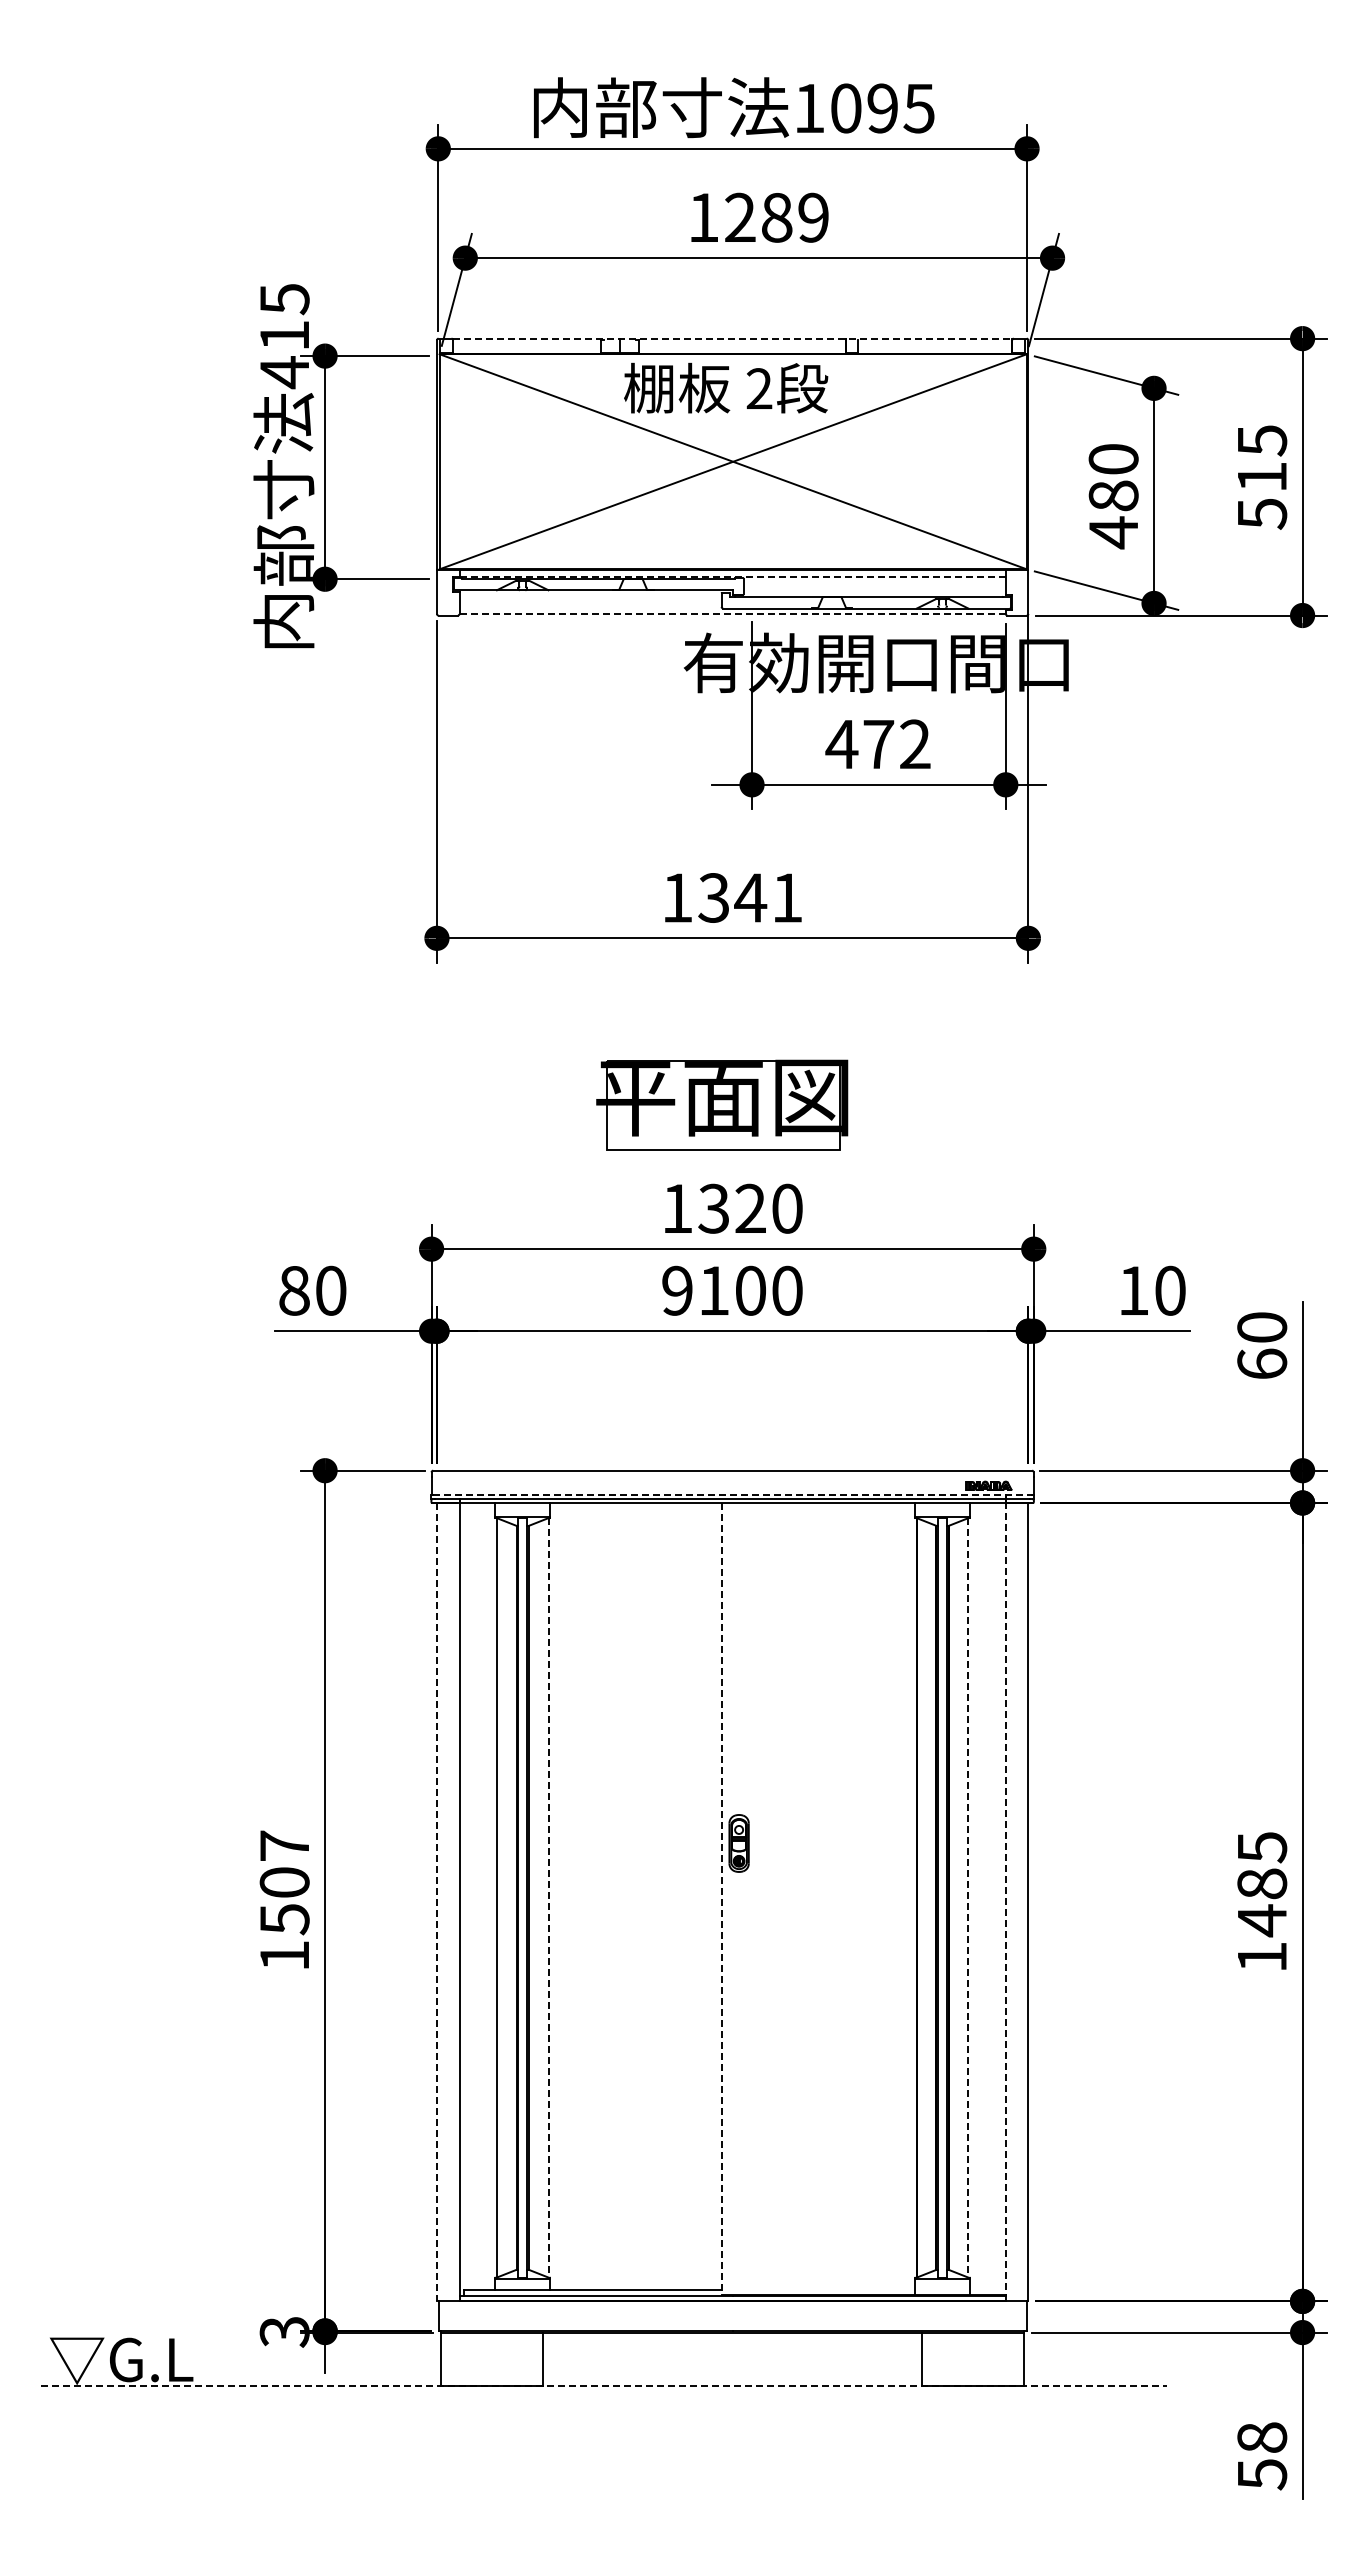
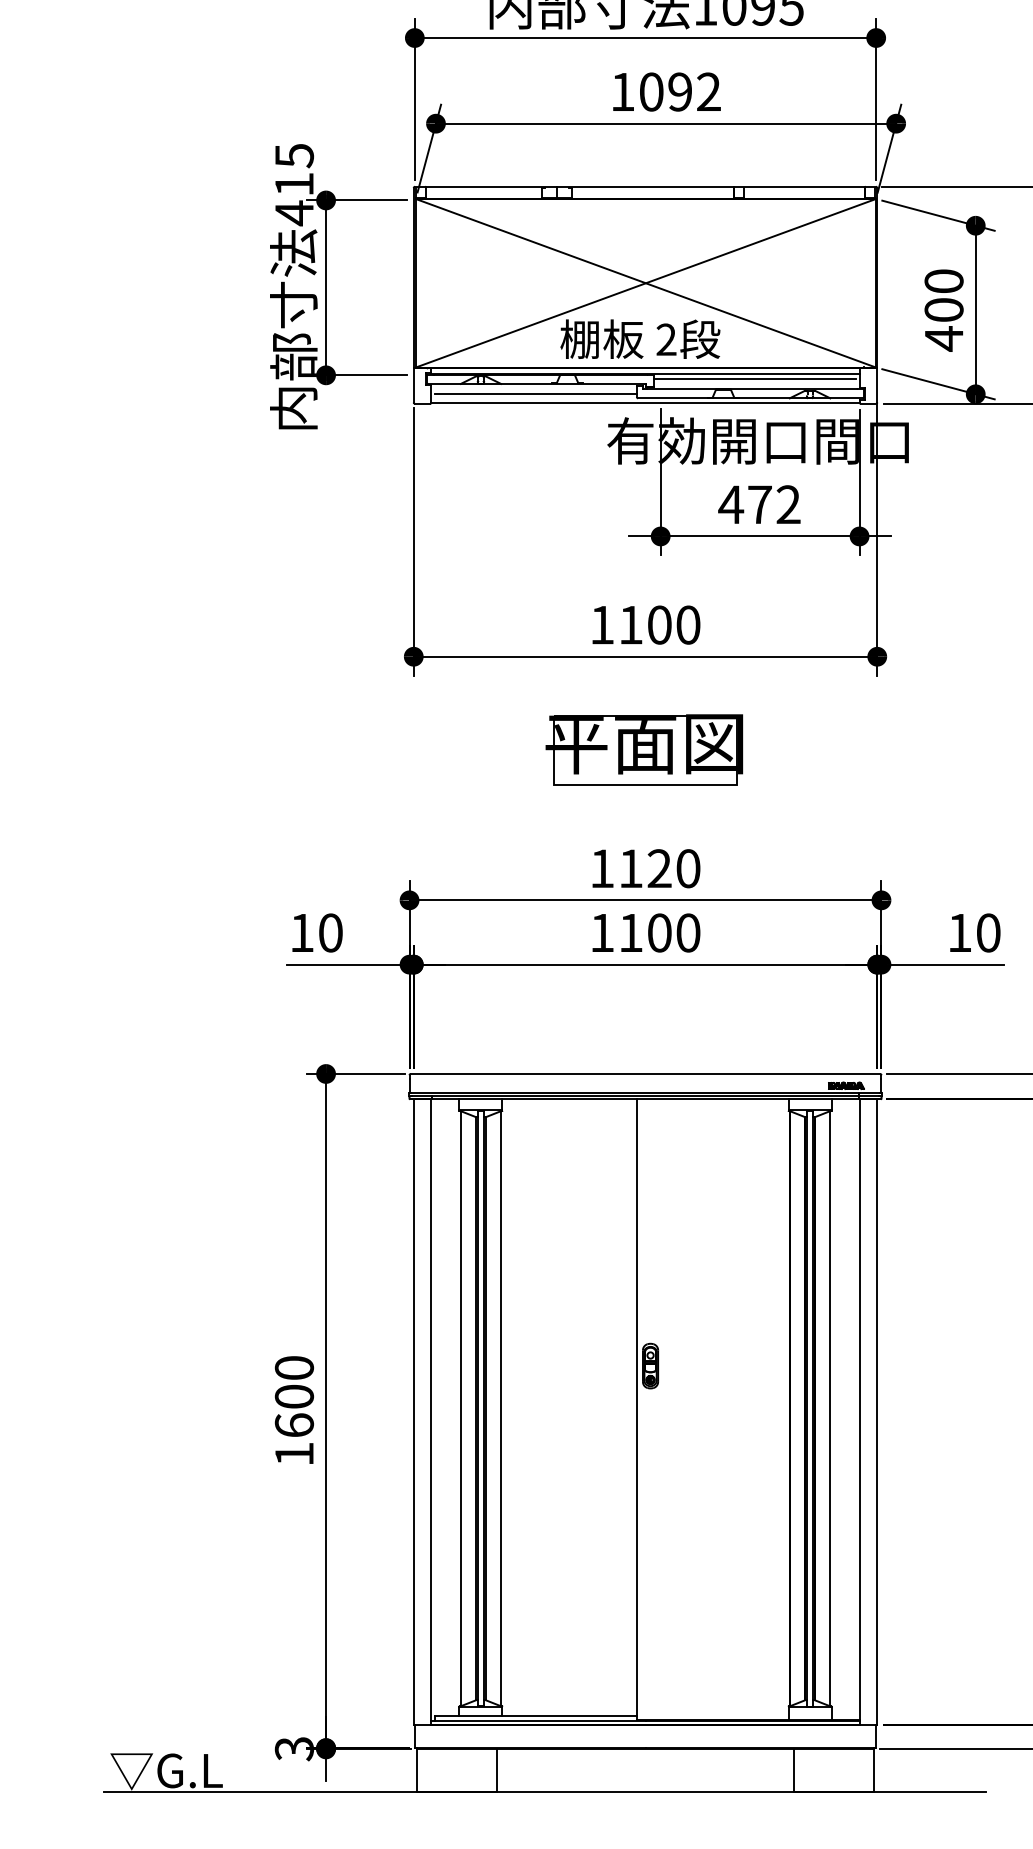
text: (776, 217) -> (679, 91), 1289 -> 1092
line: (732, 338) -> (645, 186), dashed -> solid
text: (726, 387) -> (640, 338), moved
text: (1113, 495) -> (943, 309), 480 -> 400
line: (732, 577) -> (645, 373), dashed -> solid
line: (872, 584) -> (755, 379), added
line: (592, 602) -> (535, 393), added
line: (732, 613) -> (645, 402), dashed -> solid
text: (750, 897) -> (659, 624), 1341 -> 1100
part: (722, 1104) -> (644, 749), moved
text: (713, 1208) -> (630, 868), 1320 -> 1120
text: (294, 1290) -> (302, 932), 80 -> 10
text: (677, 1290) -> (602, 932), 9100 -> 1100
line: (732, 1494) -> (645, 1092), dashed -> solid
text: (284, 1882) -> (294, 1396), 1507 -> 1600
line: (548, 1897) -> (501, 1408), dashed -> solid
line: (968, 1897) -> (830, 1408), dashed -> solid
line: (721, 1898) -> (636, 1409), dashed -> solid
line: (1005, 1901) -> (859, 1411), dashed -> solid
line: (436, 1902) -> (413, 1412), dashed -> solid
line: (603, 2386) -> (544, 1791), dashed -> solid

